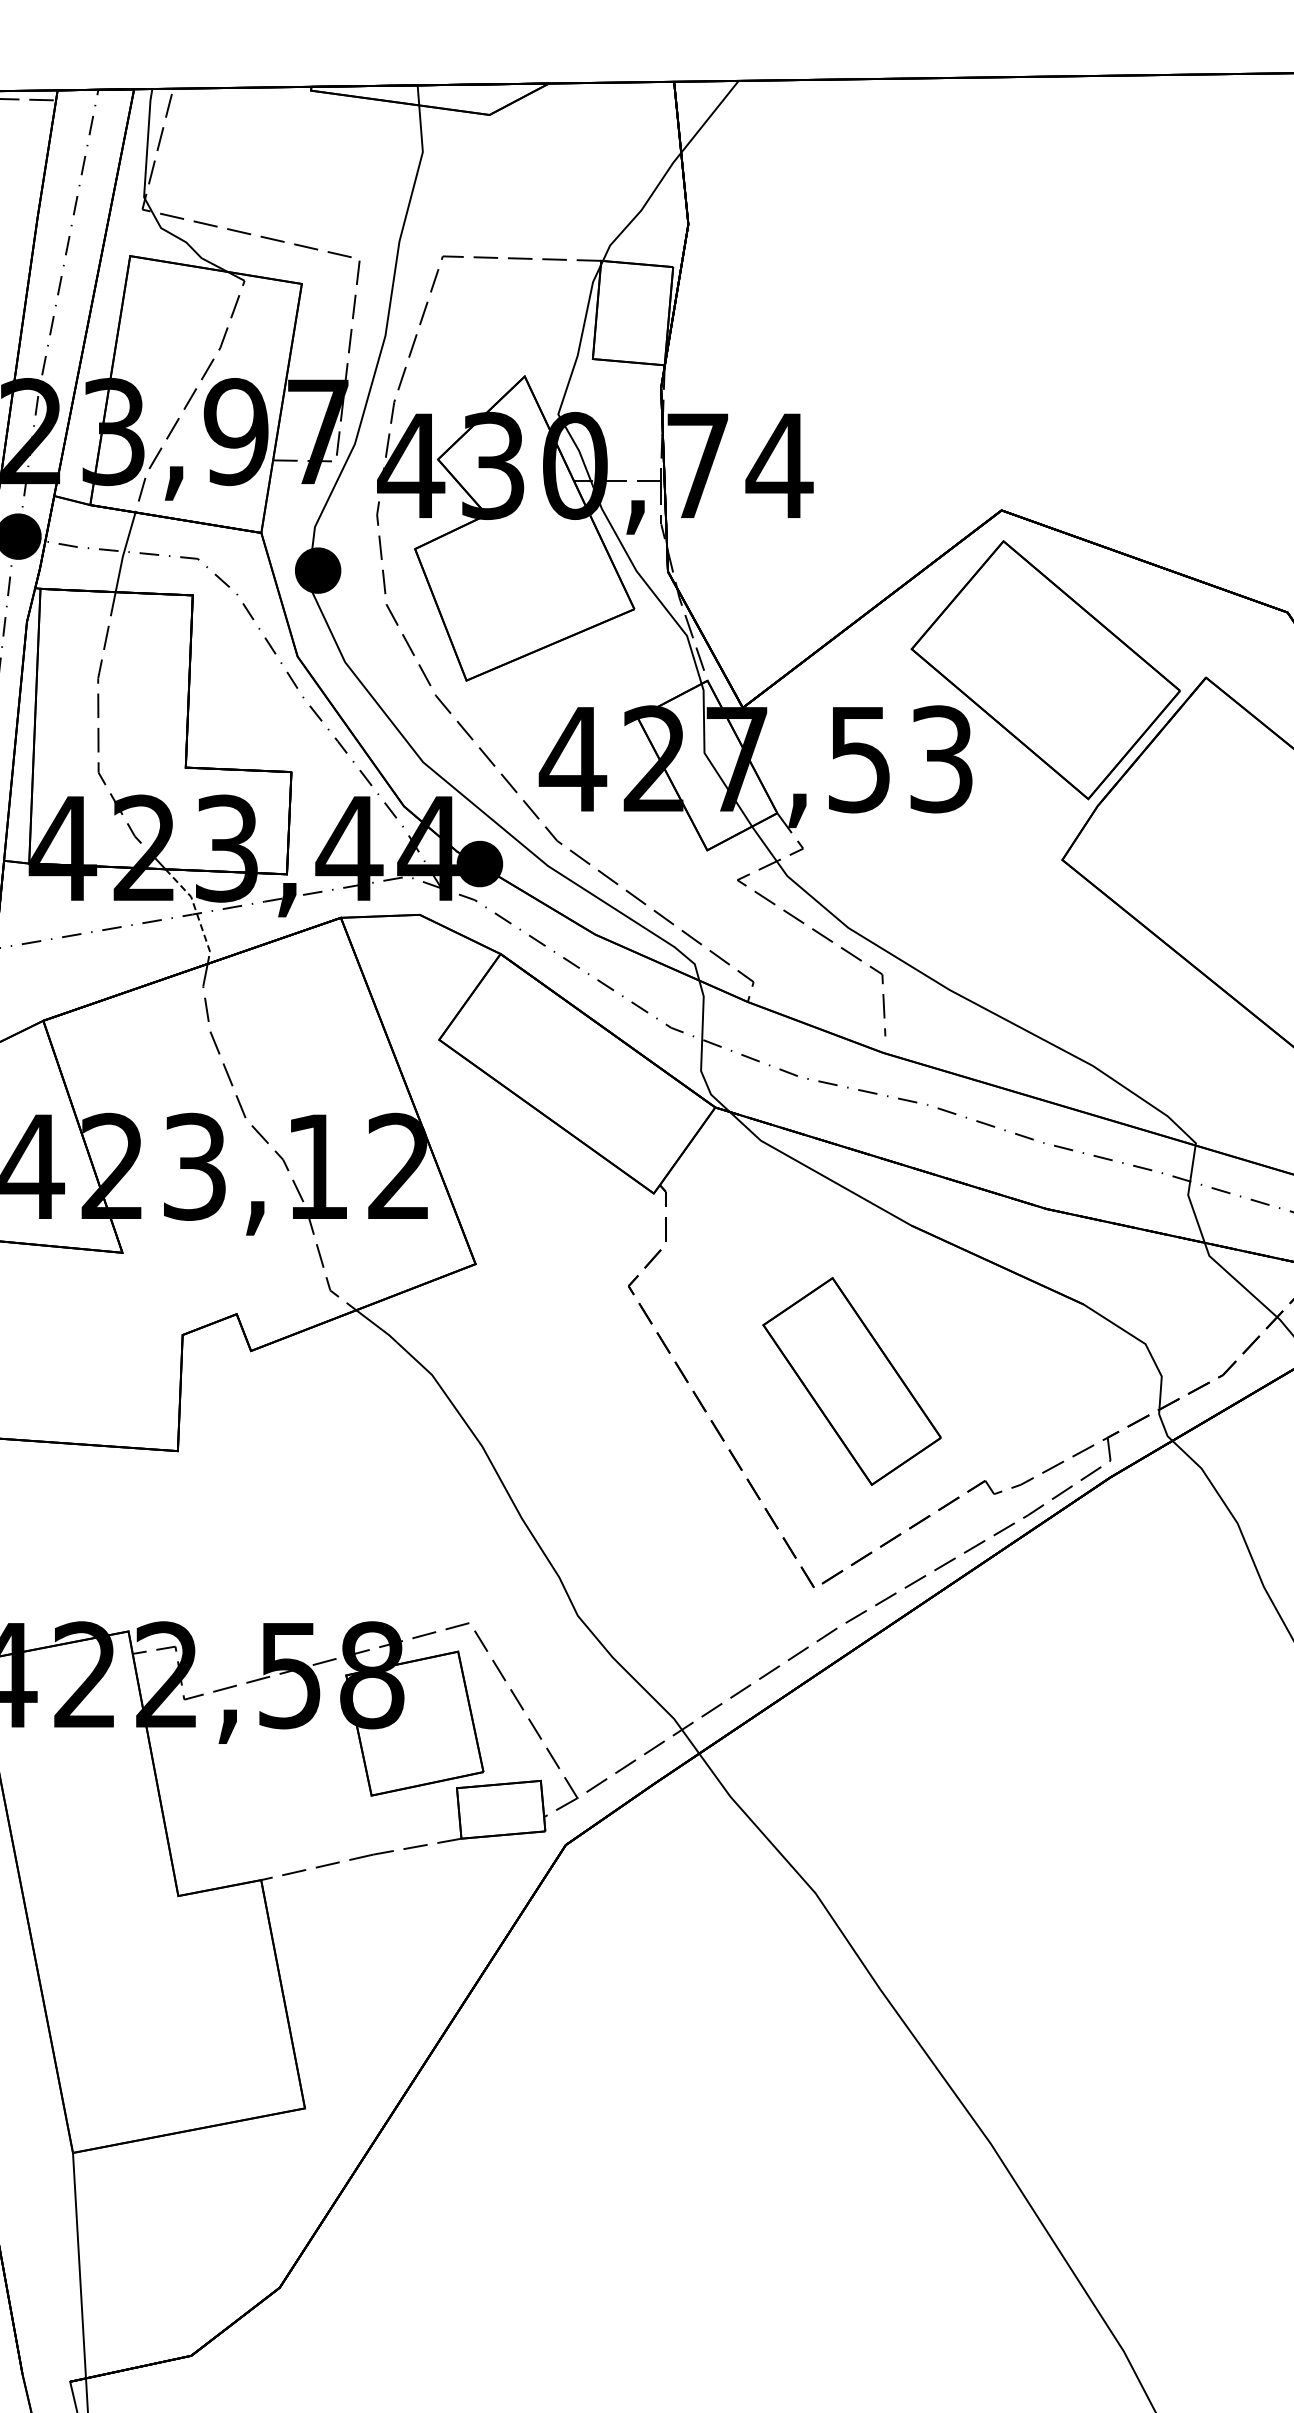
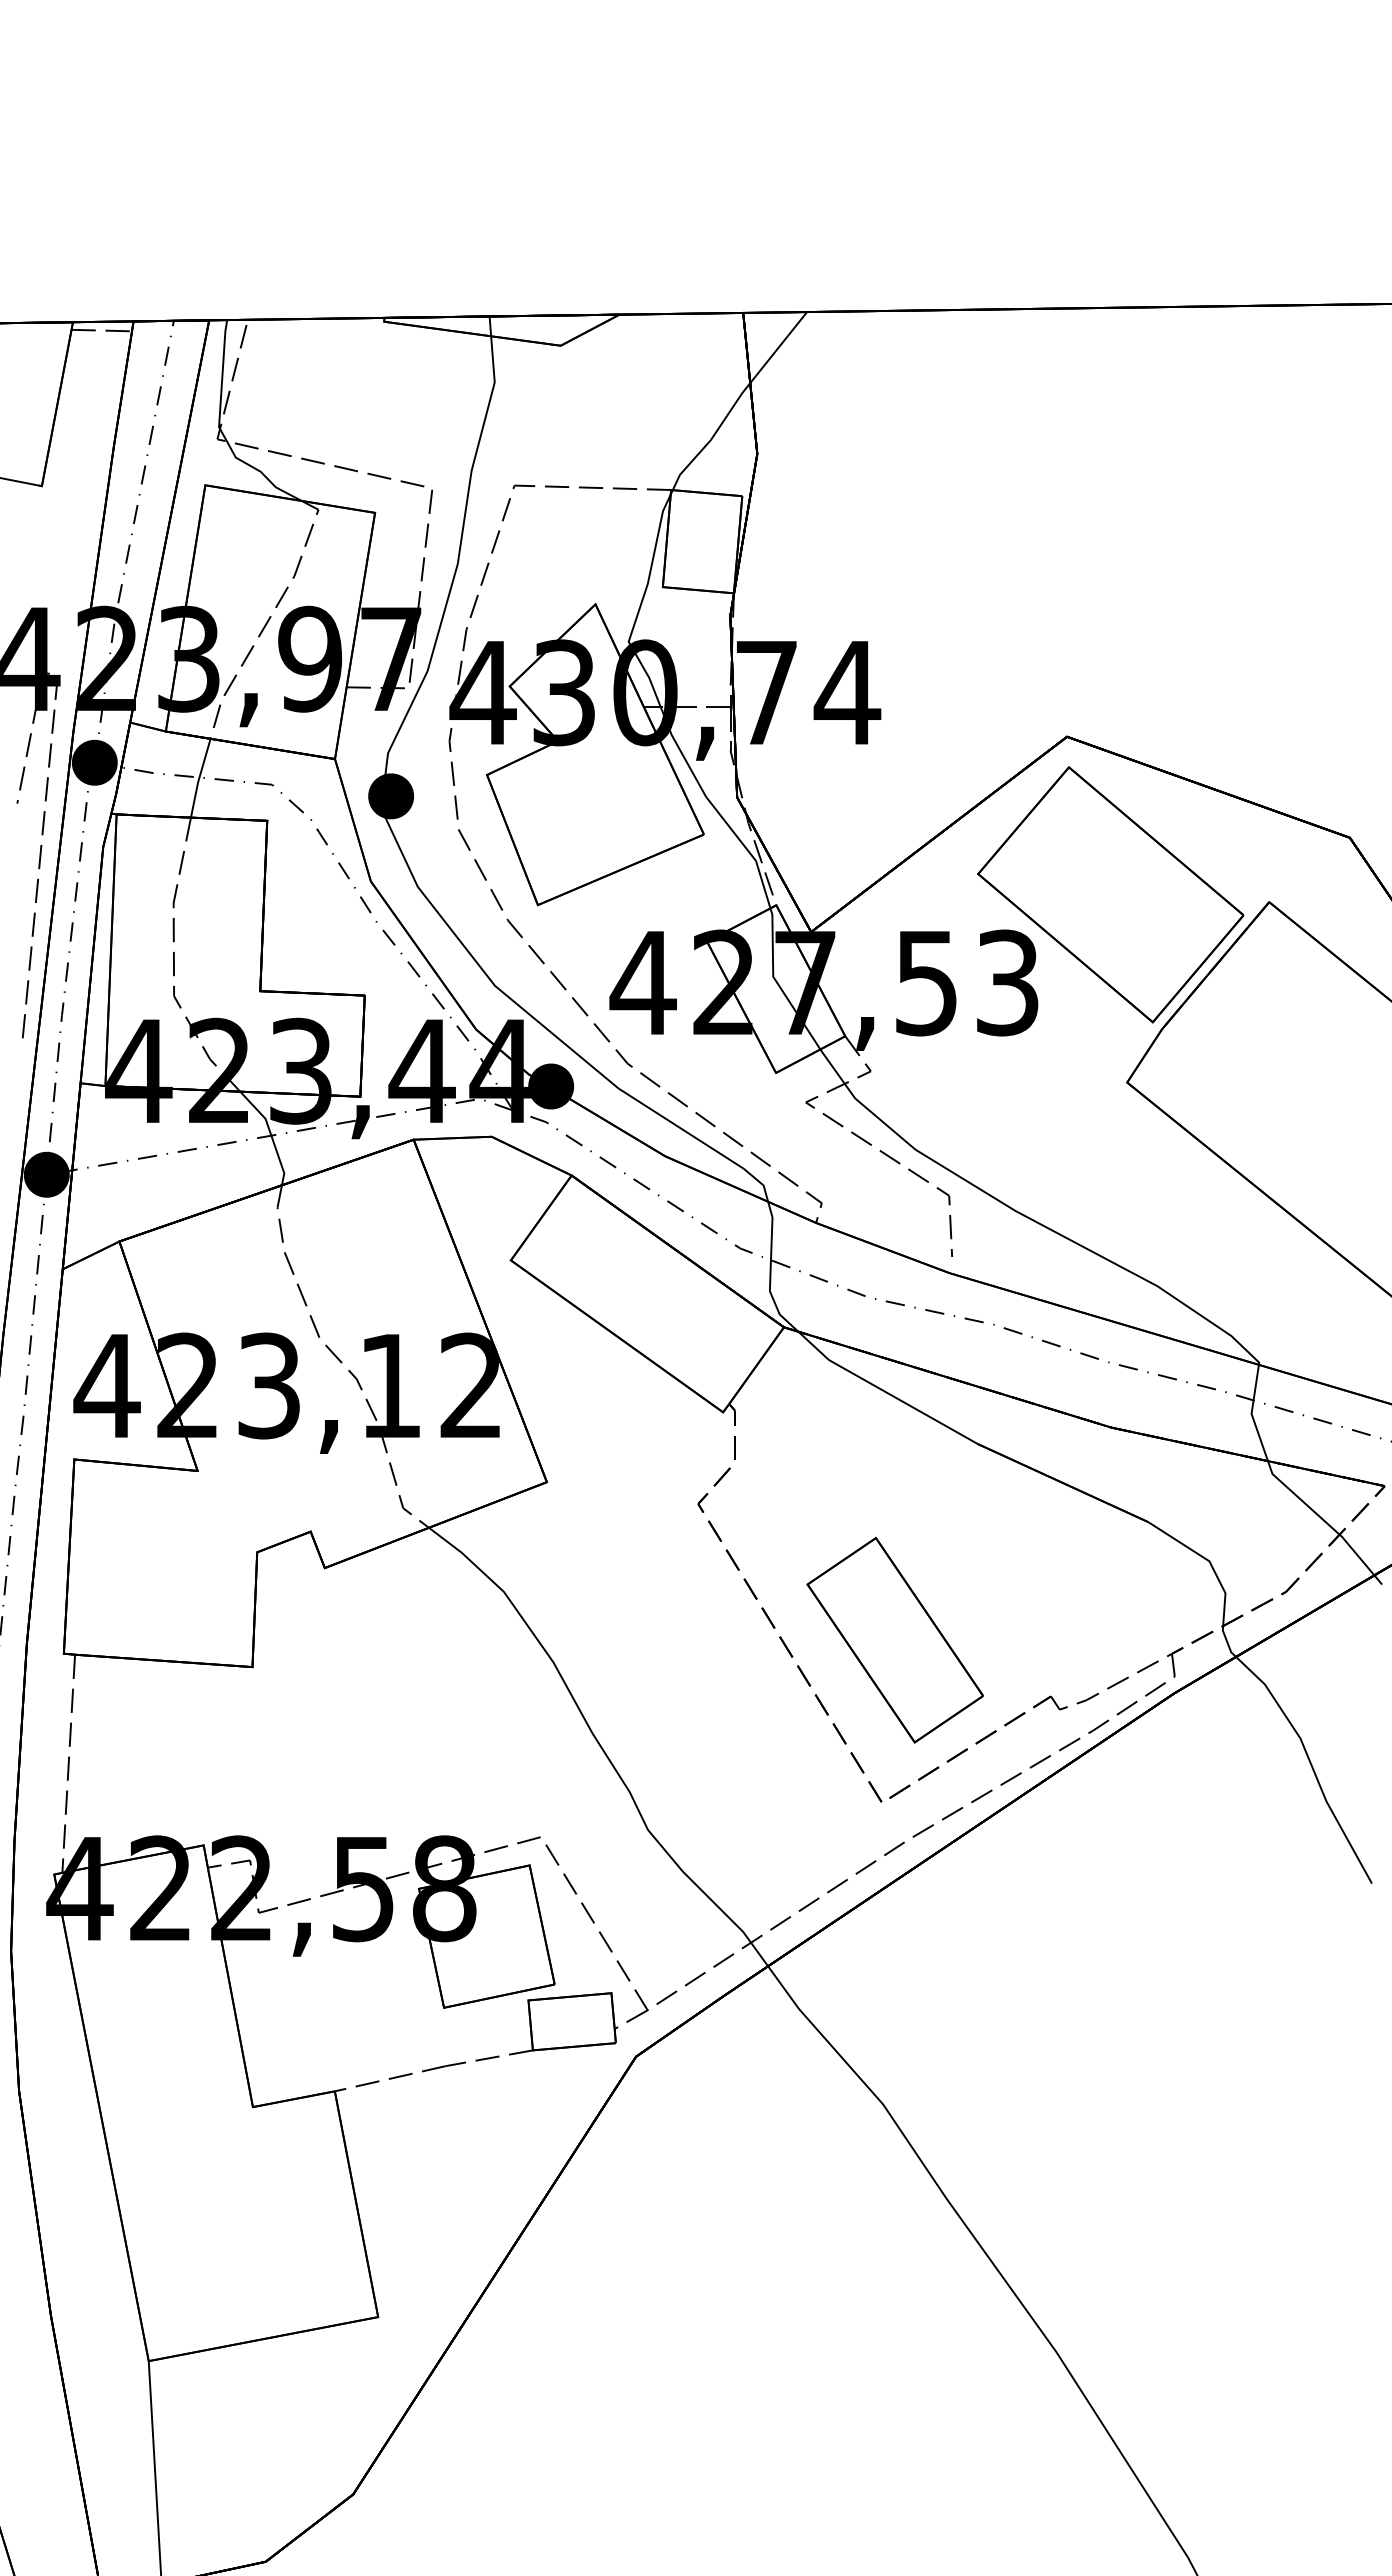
line: (197, 912) -> (271, 1134), dashed -> solid
part: (851, 1380) -> (894, 1639), moved

